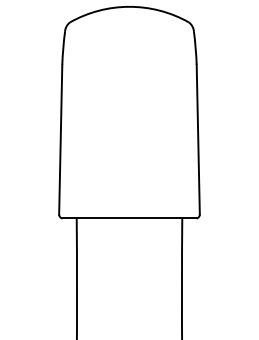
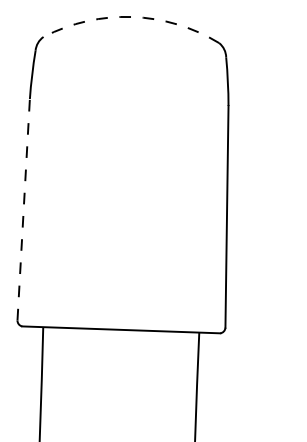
arc: (129, 6) -> (132, 16), solid -> dashed
line: (60, 139) -> (23, 209), solid -> dashed

